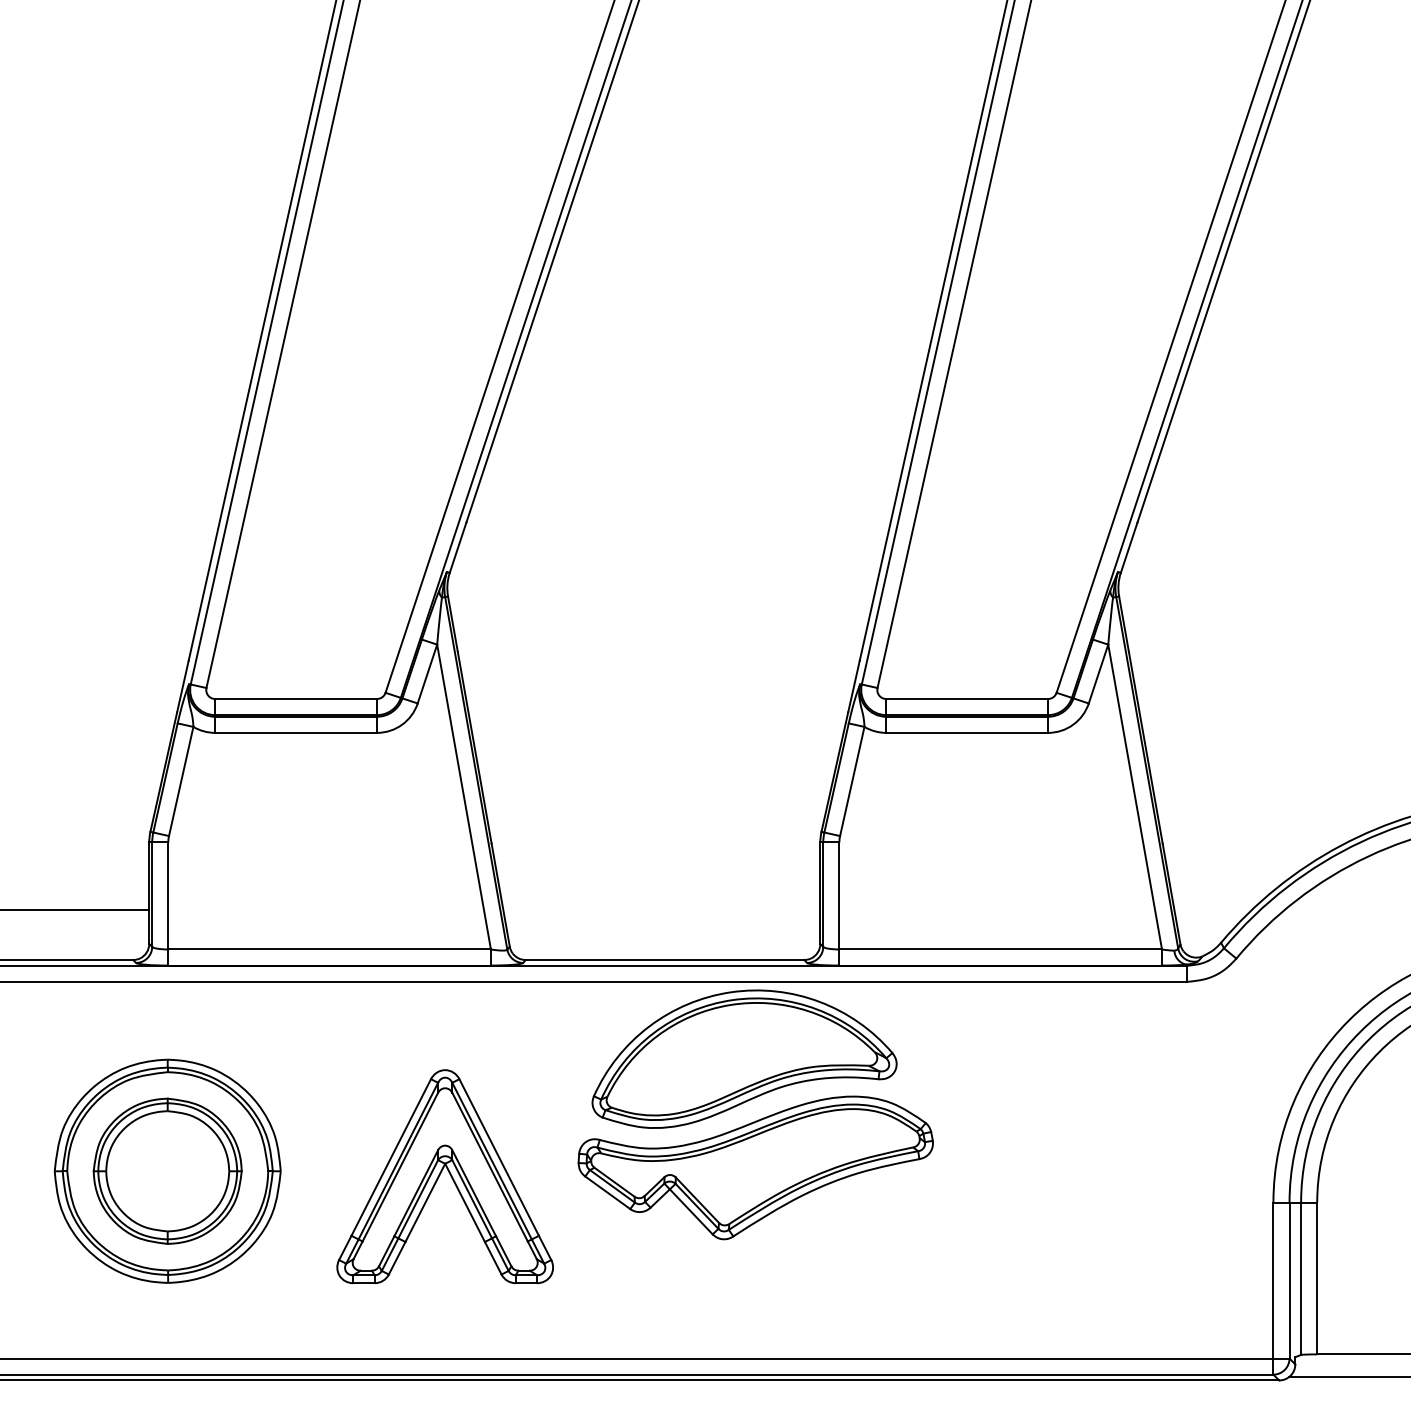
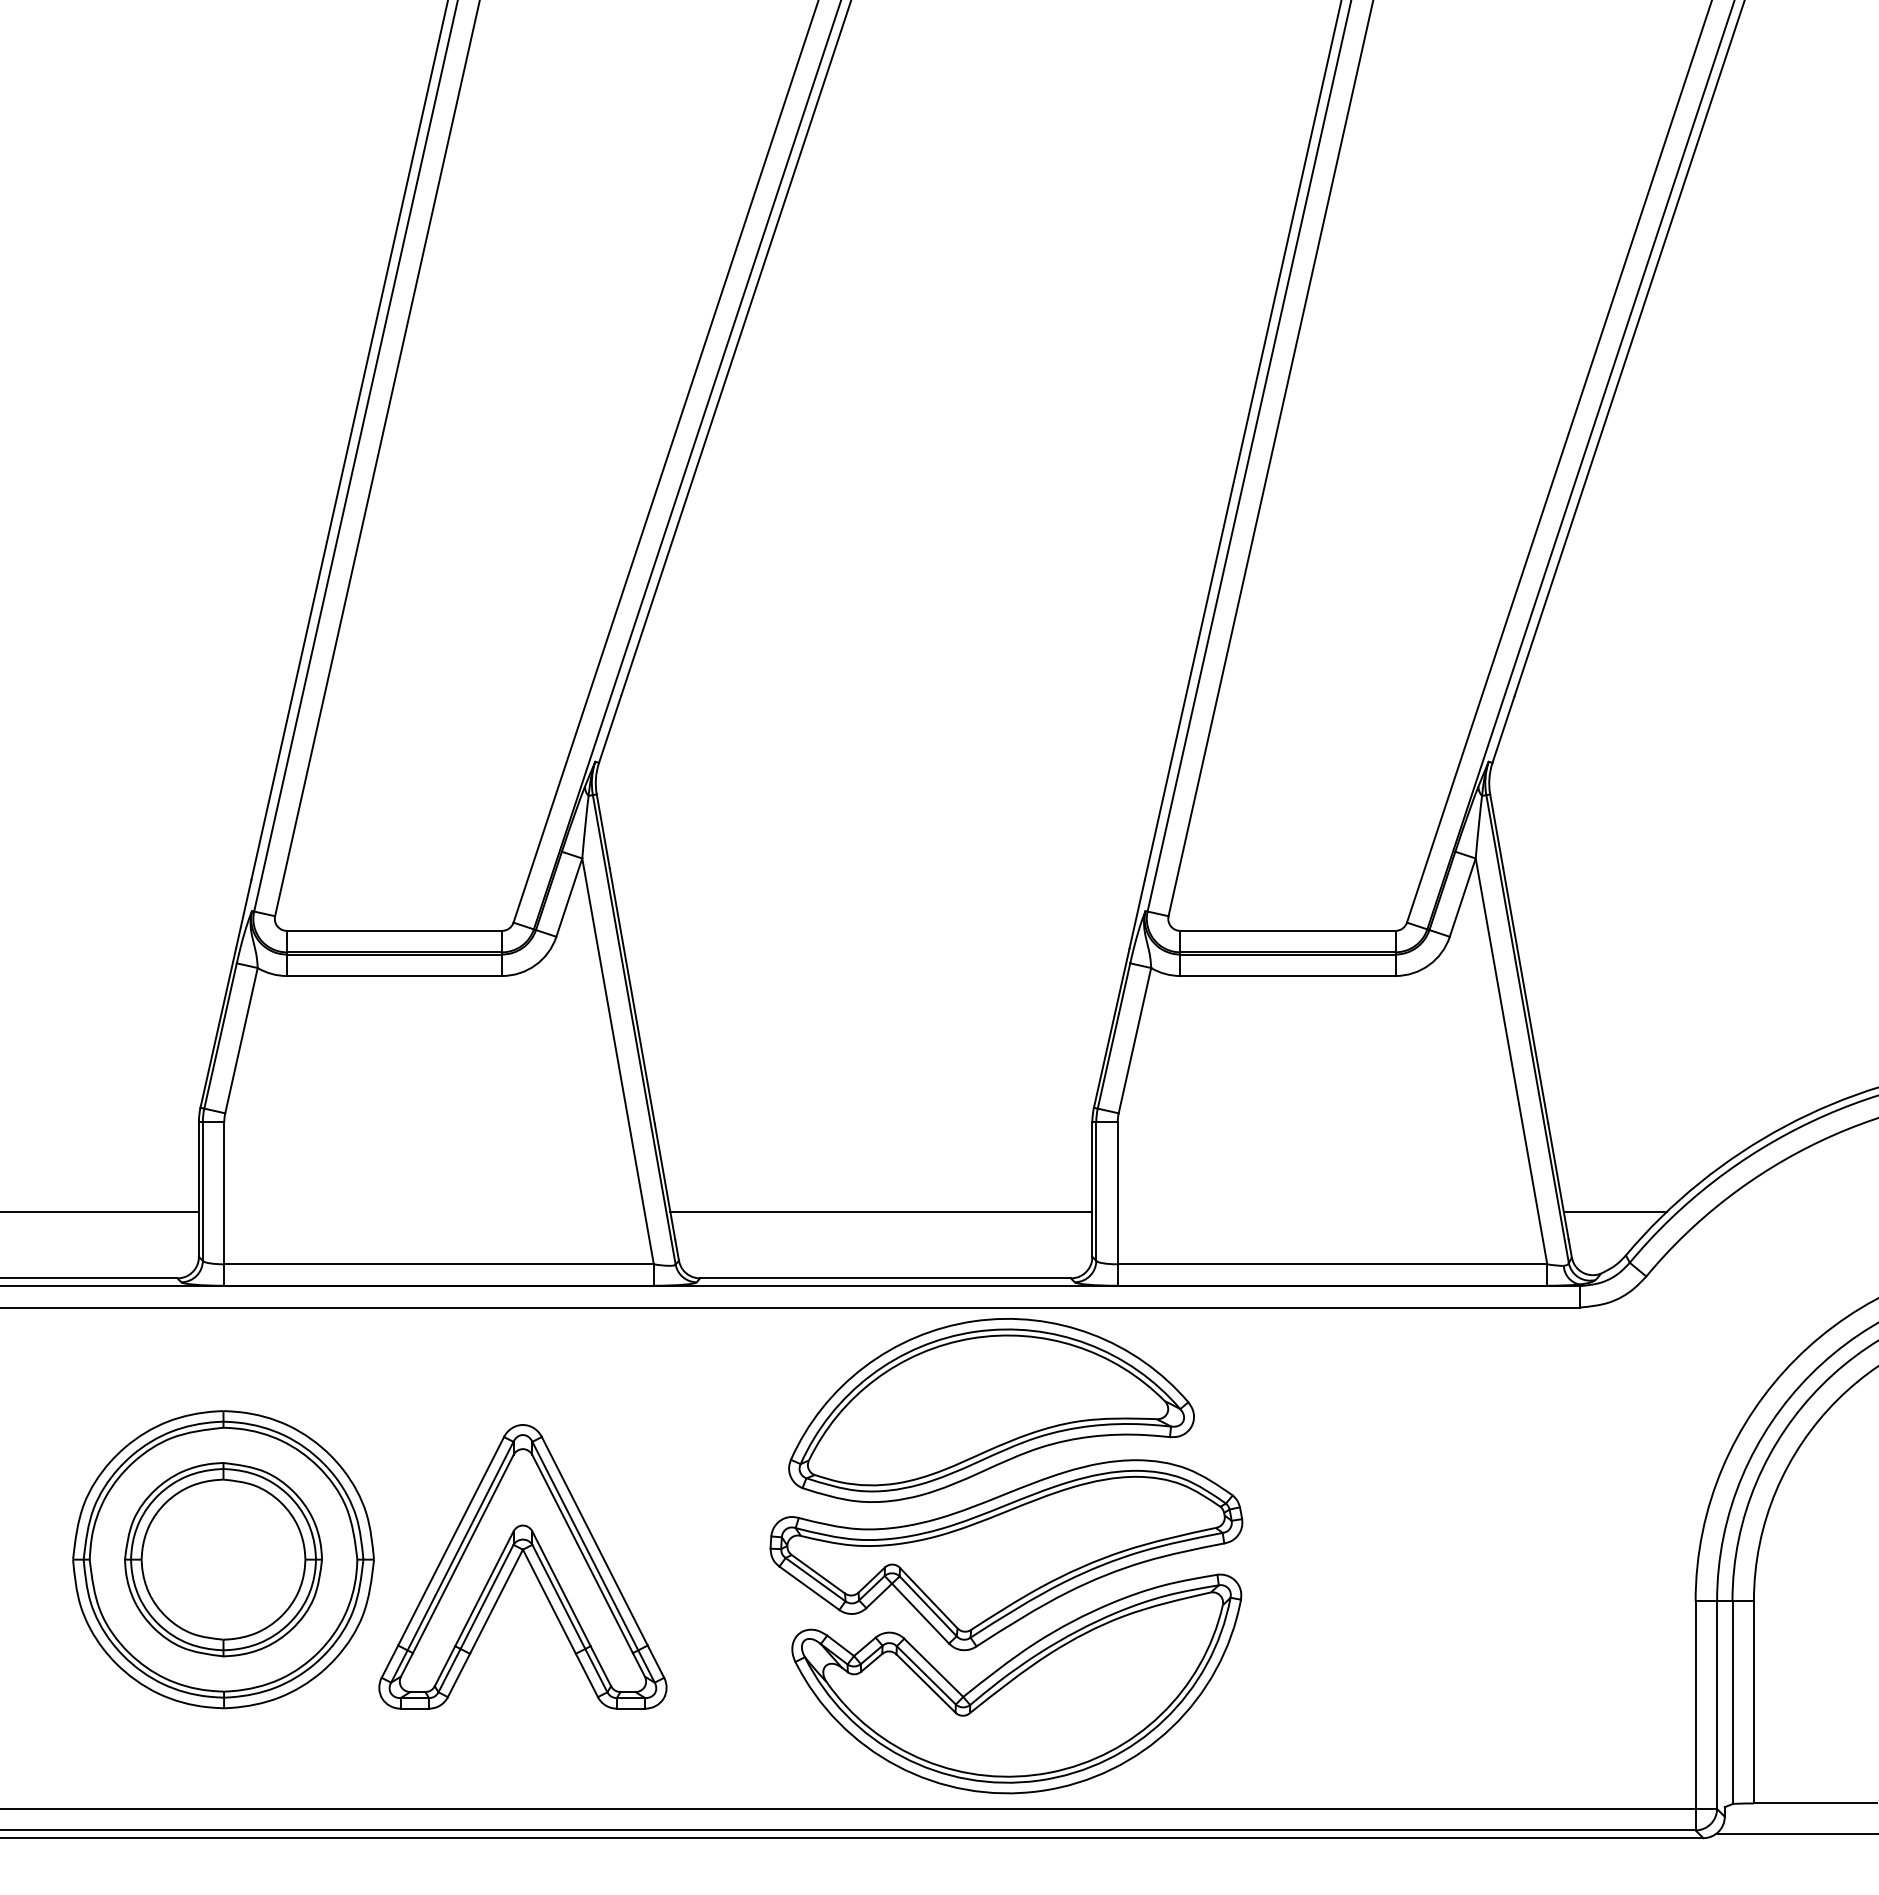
line: (661, 910) -> (881, 1212), added
line: (1212, 910) -> (1614, 1212), added
part: (440, 1174) -> (516, 1564), moved
part: (763, 1264) -> (1016, 1683), added

